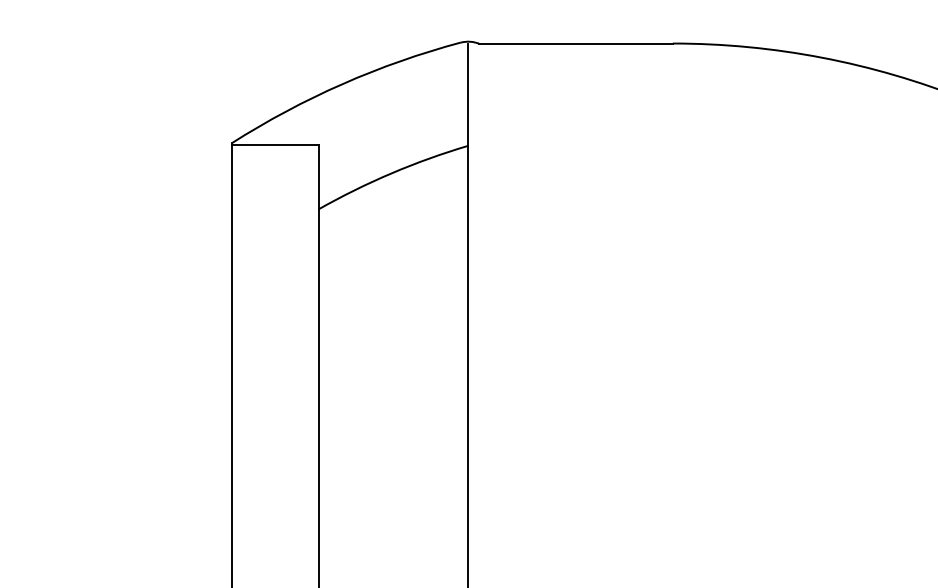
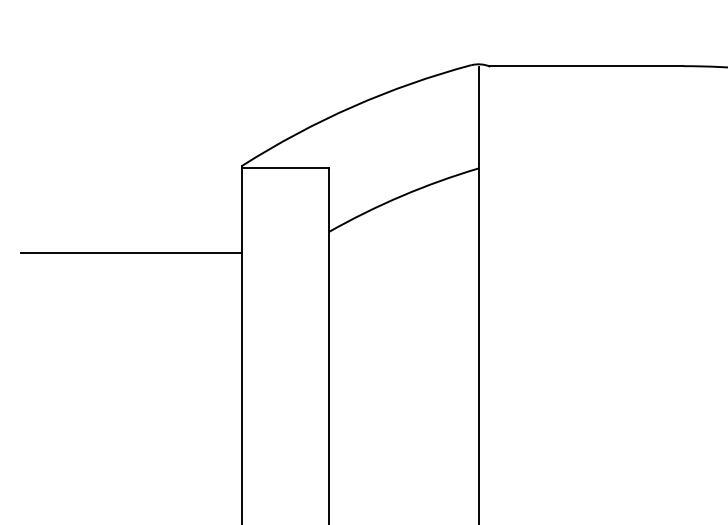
line: (121, 230) -> (131, 253), added

